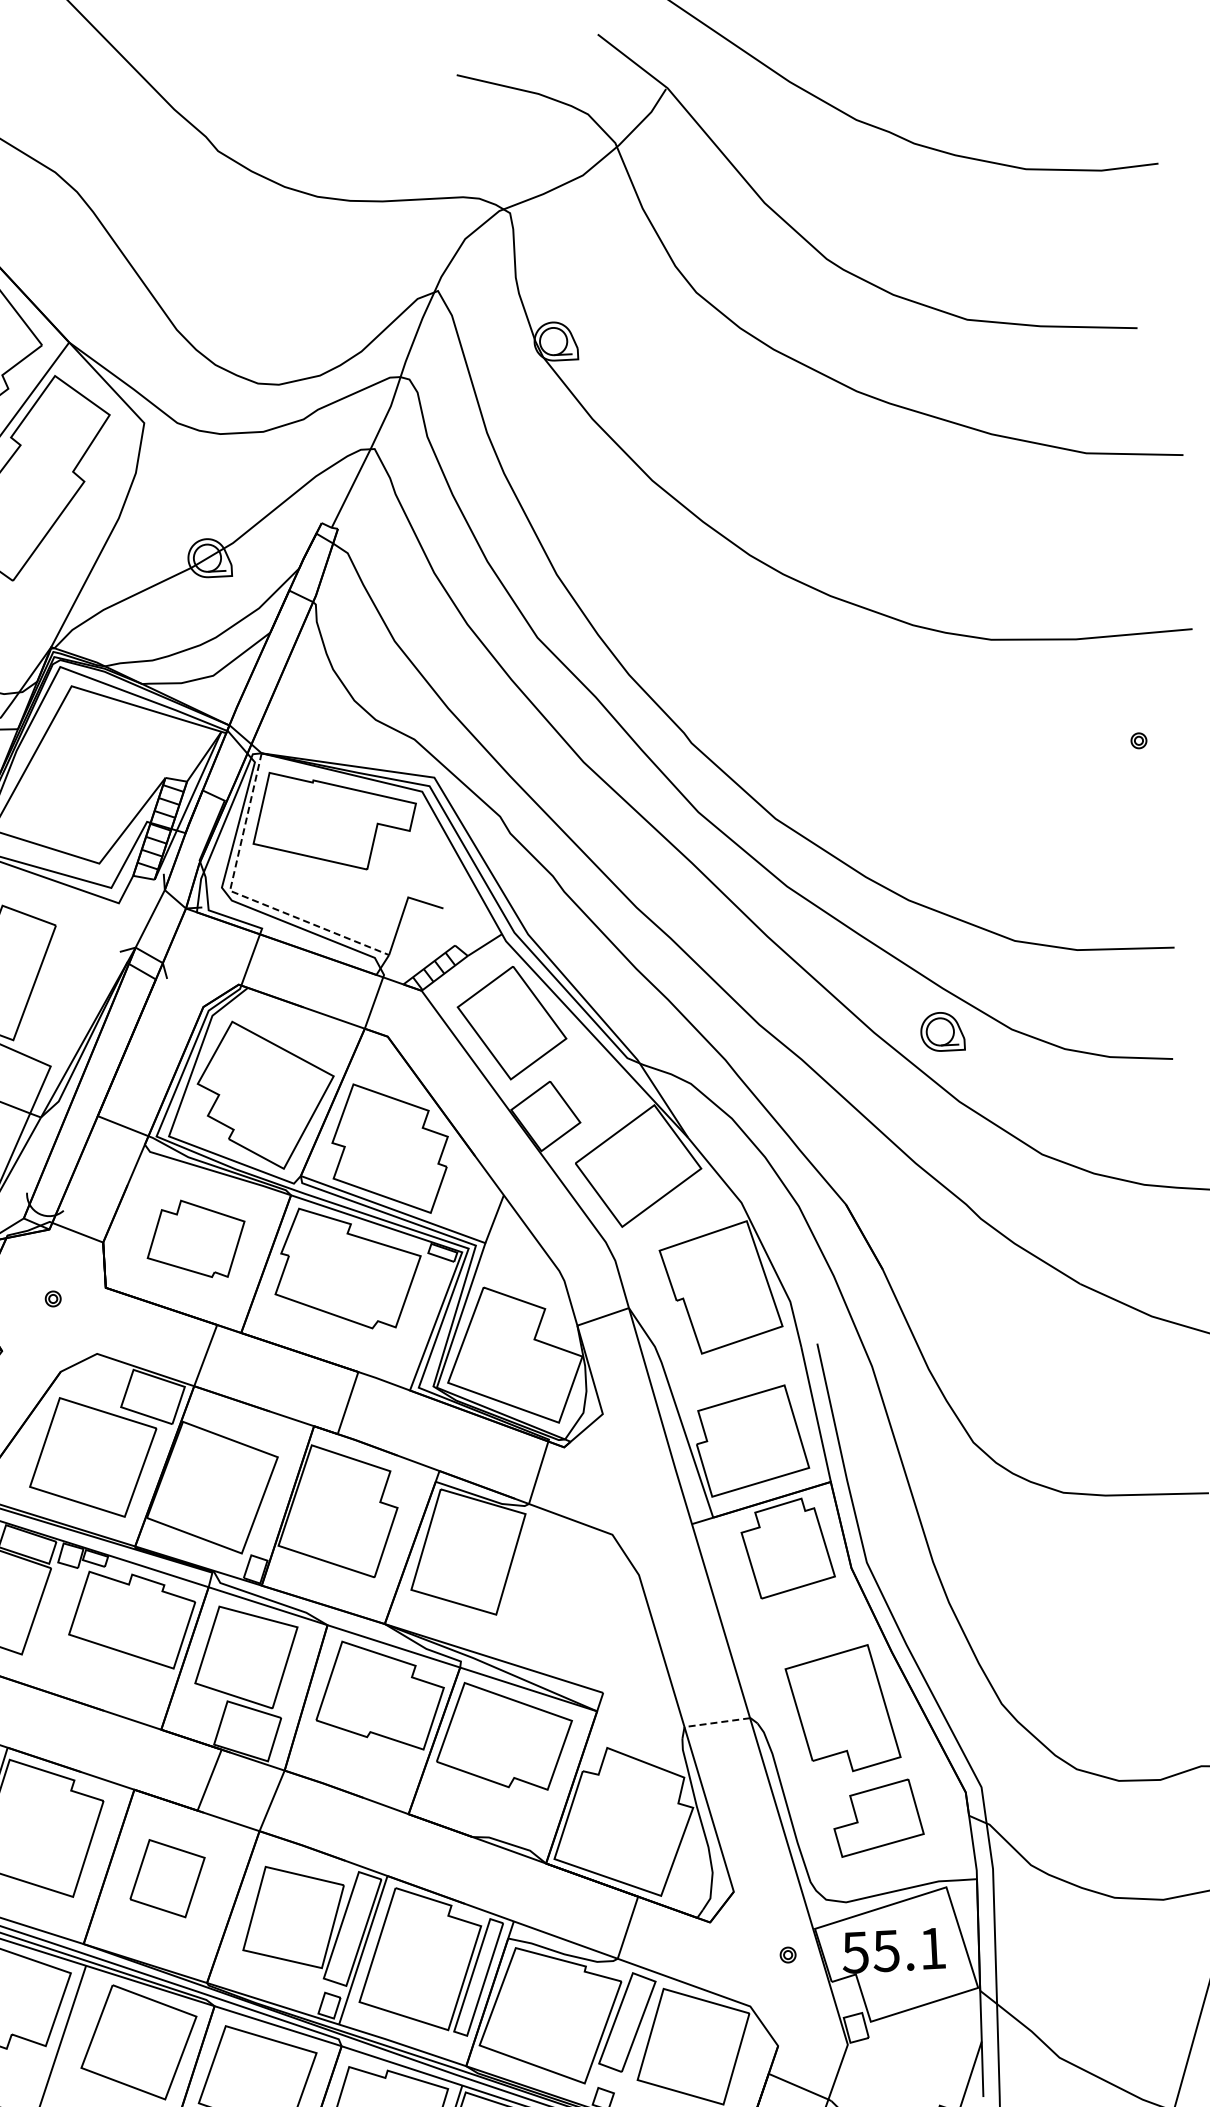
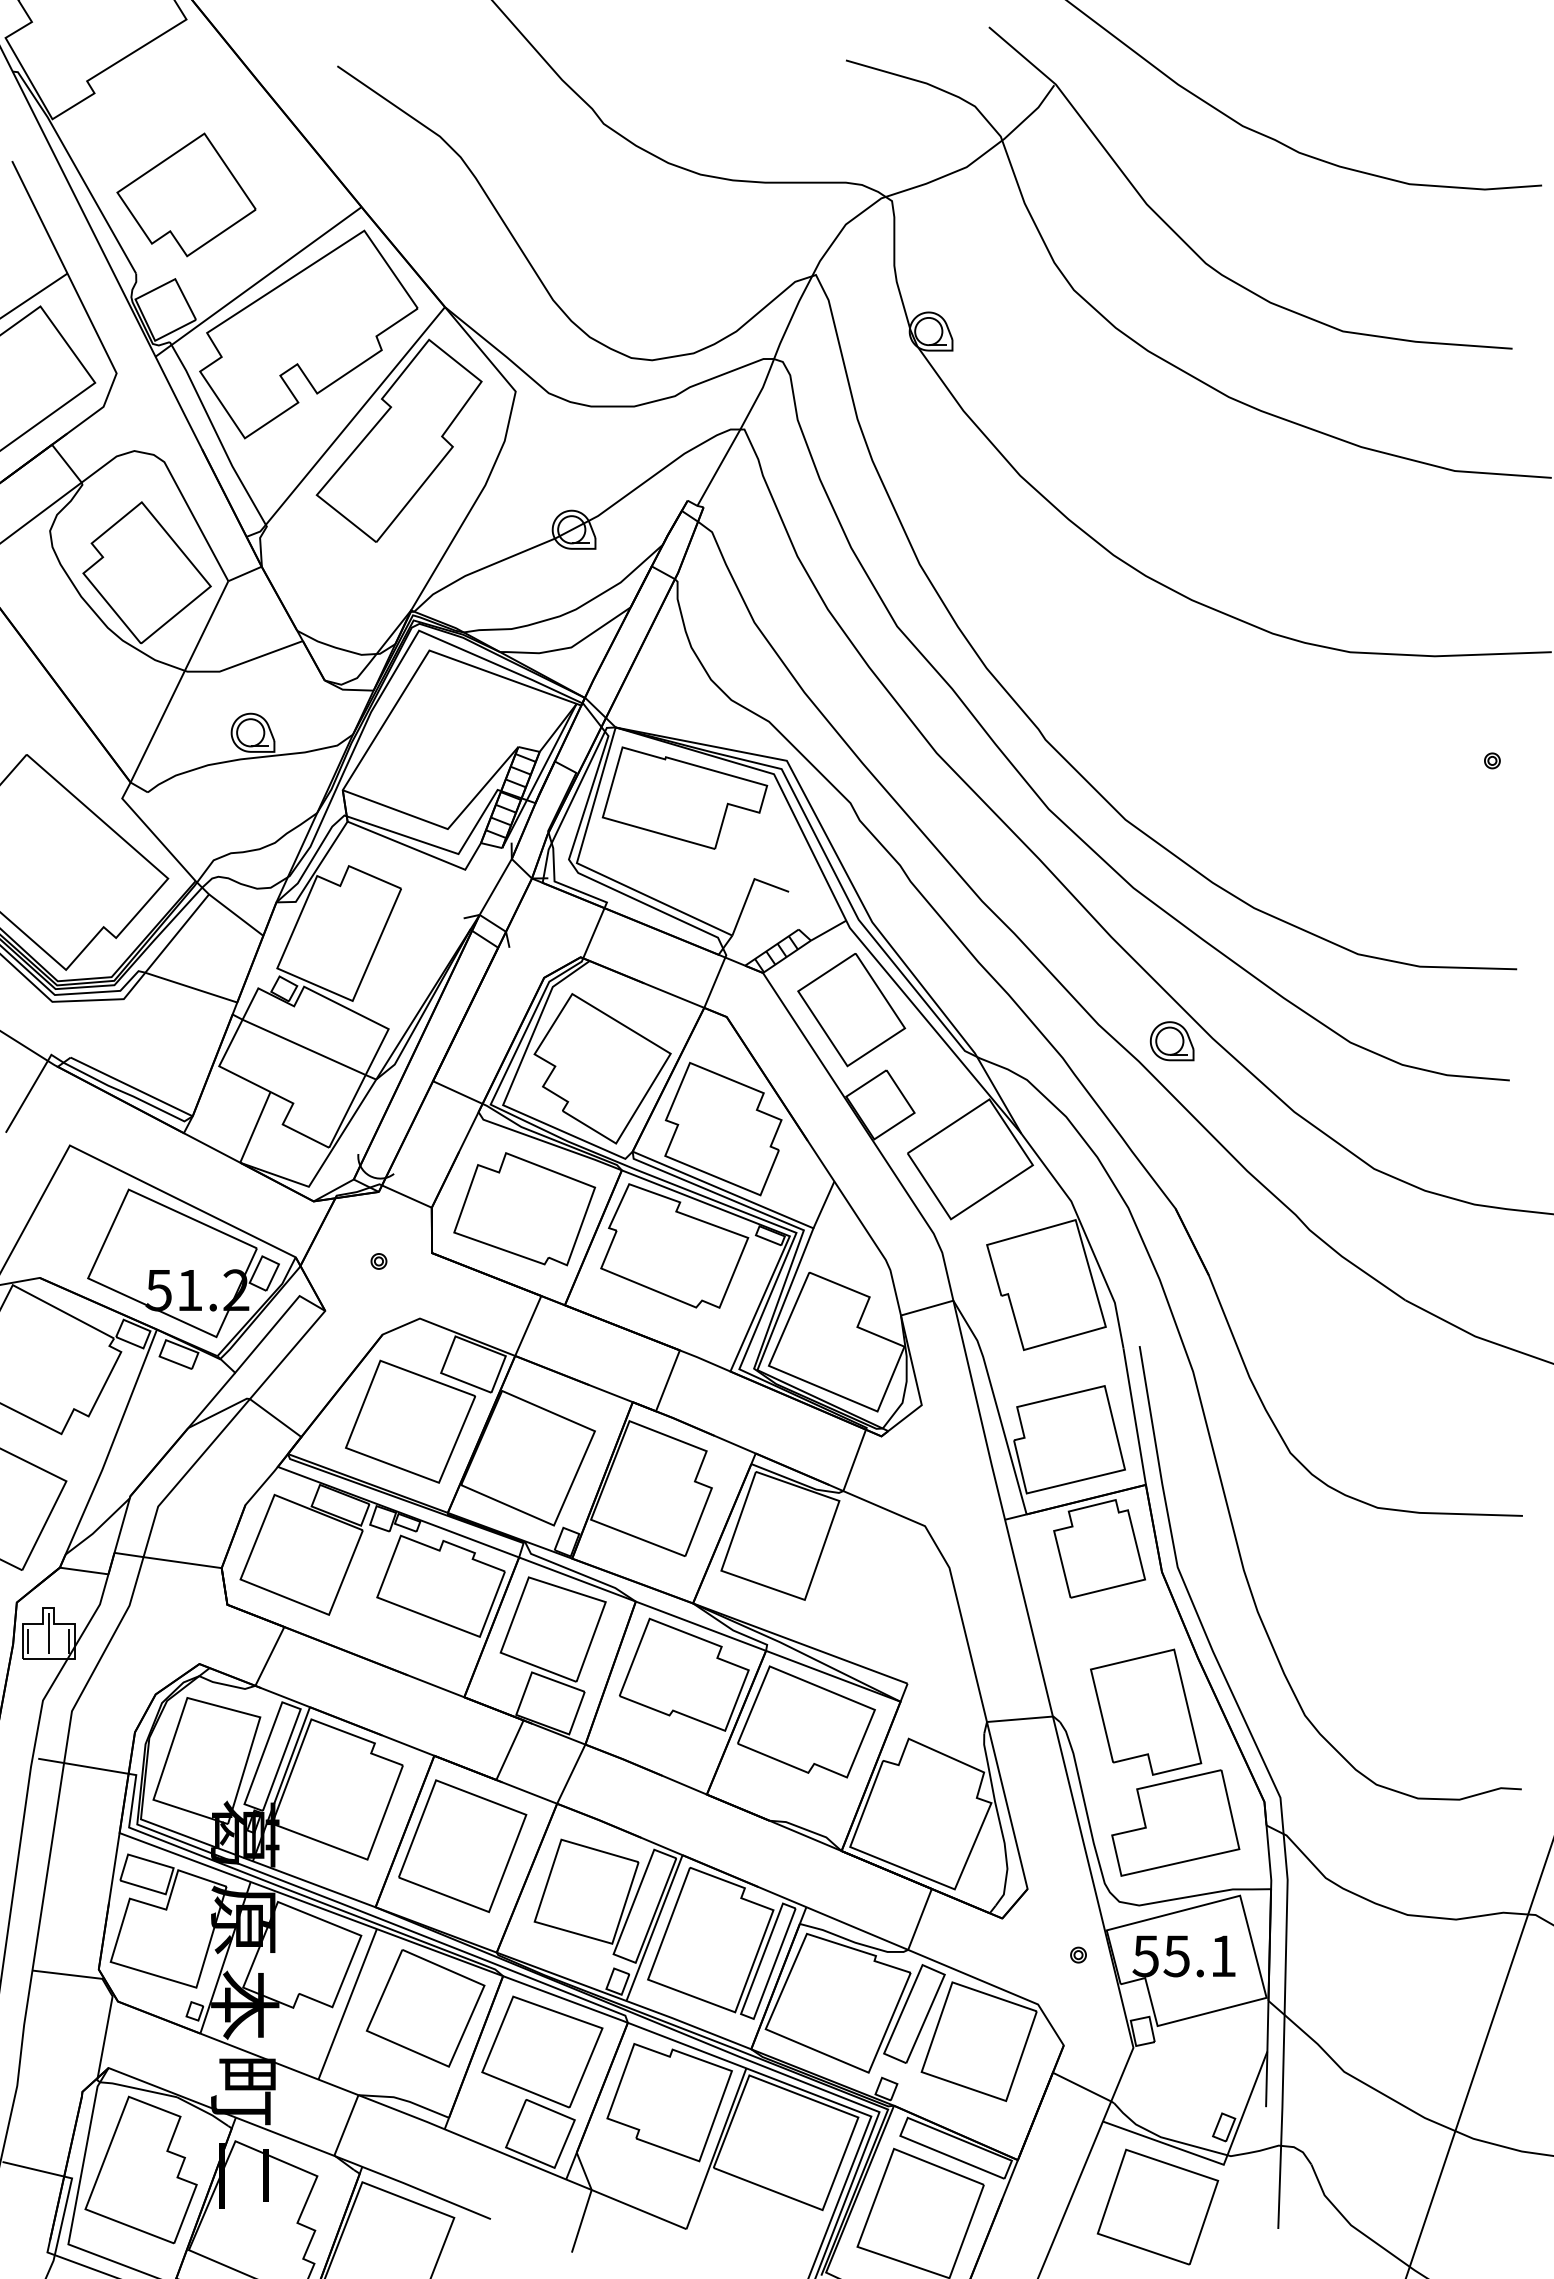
line: (243, 896) -> (590, 869), dashed -> solid
part: (942, 1032) -> (1171, 1041), moved
part: (195, 1239) -> (524, 1209), size x1.43
line: (716, 1722) -> (1019, 1719), dashed -> solid
part: (878, 1817) -> (1175, 1822), size x1.43
part: (167, 1878) -> (462, 1846), size x1.67

